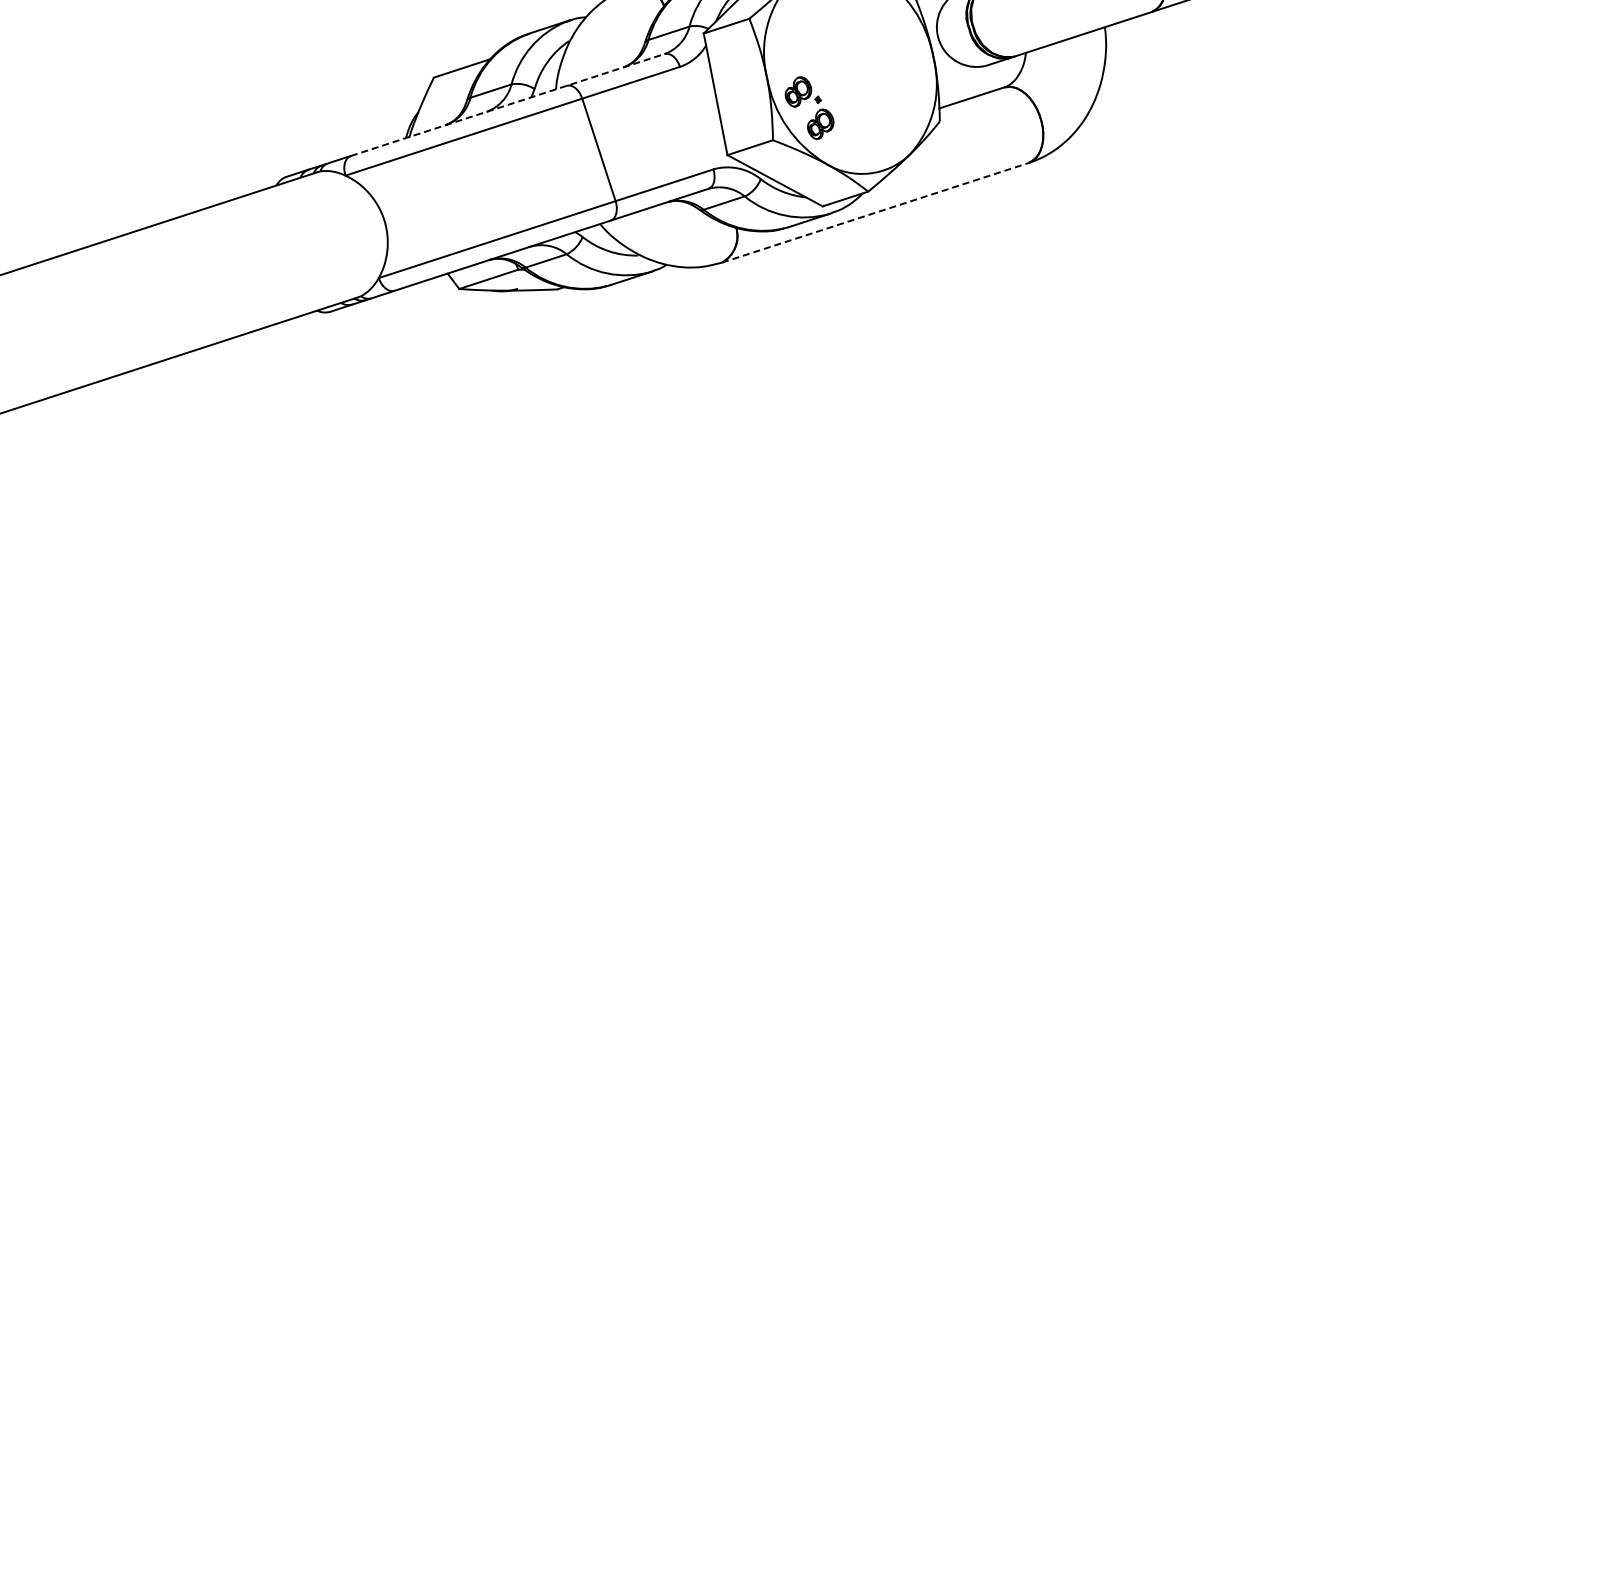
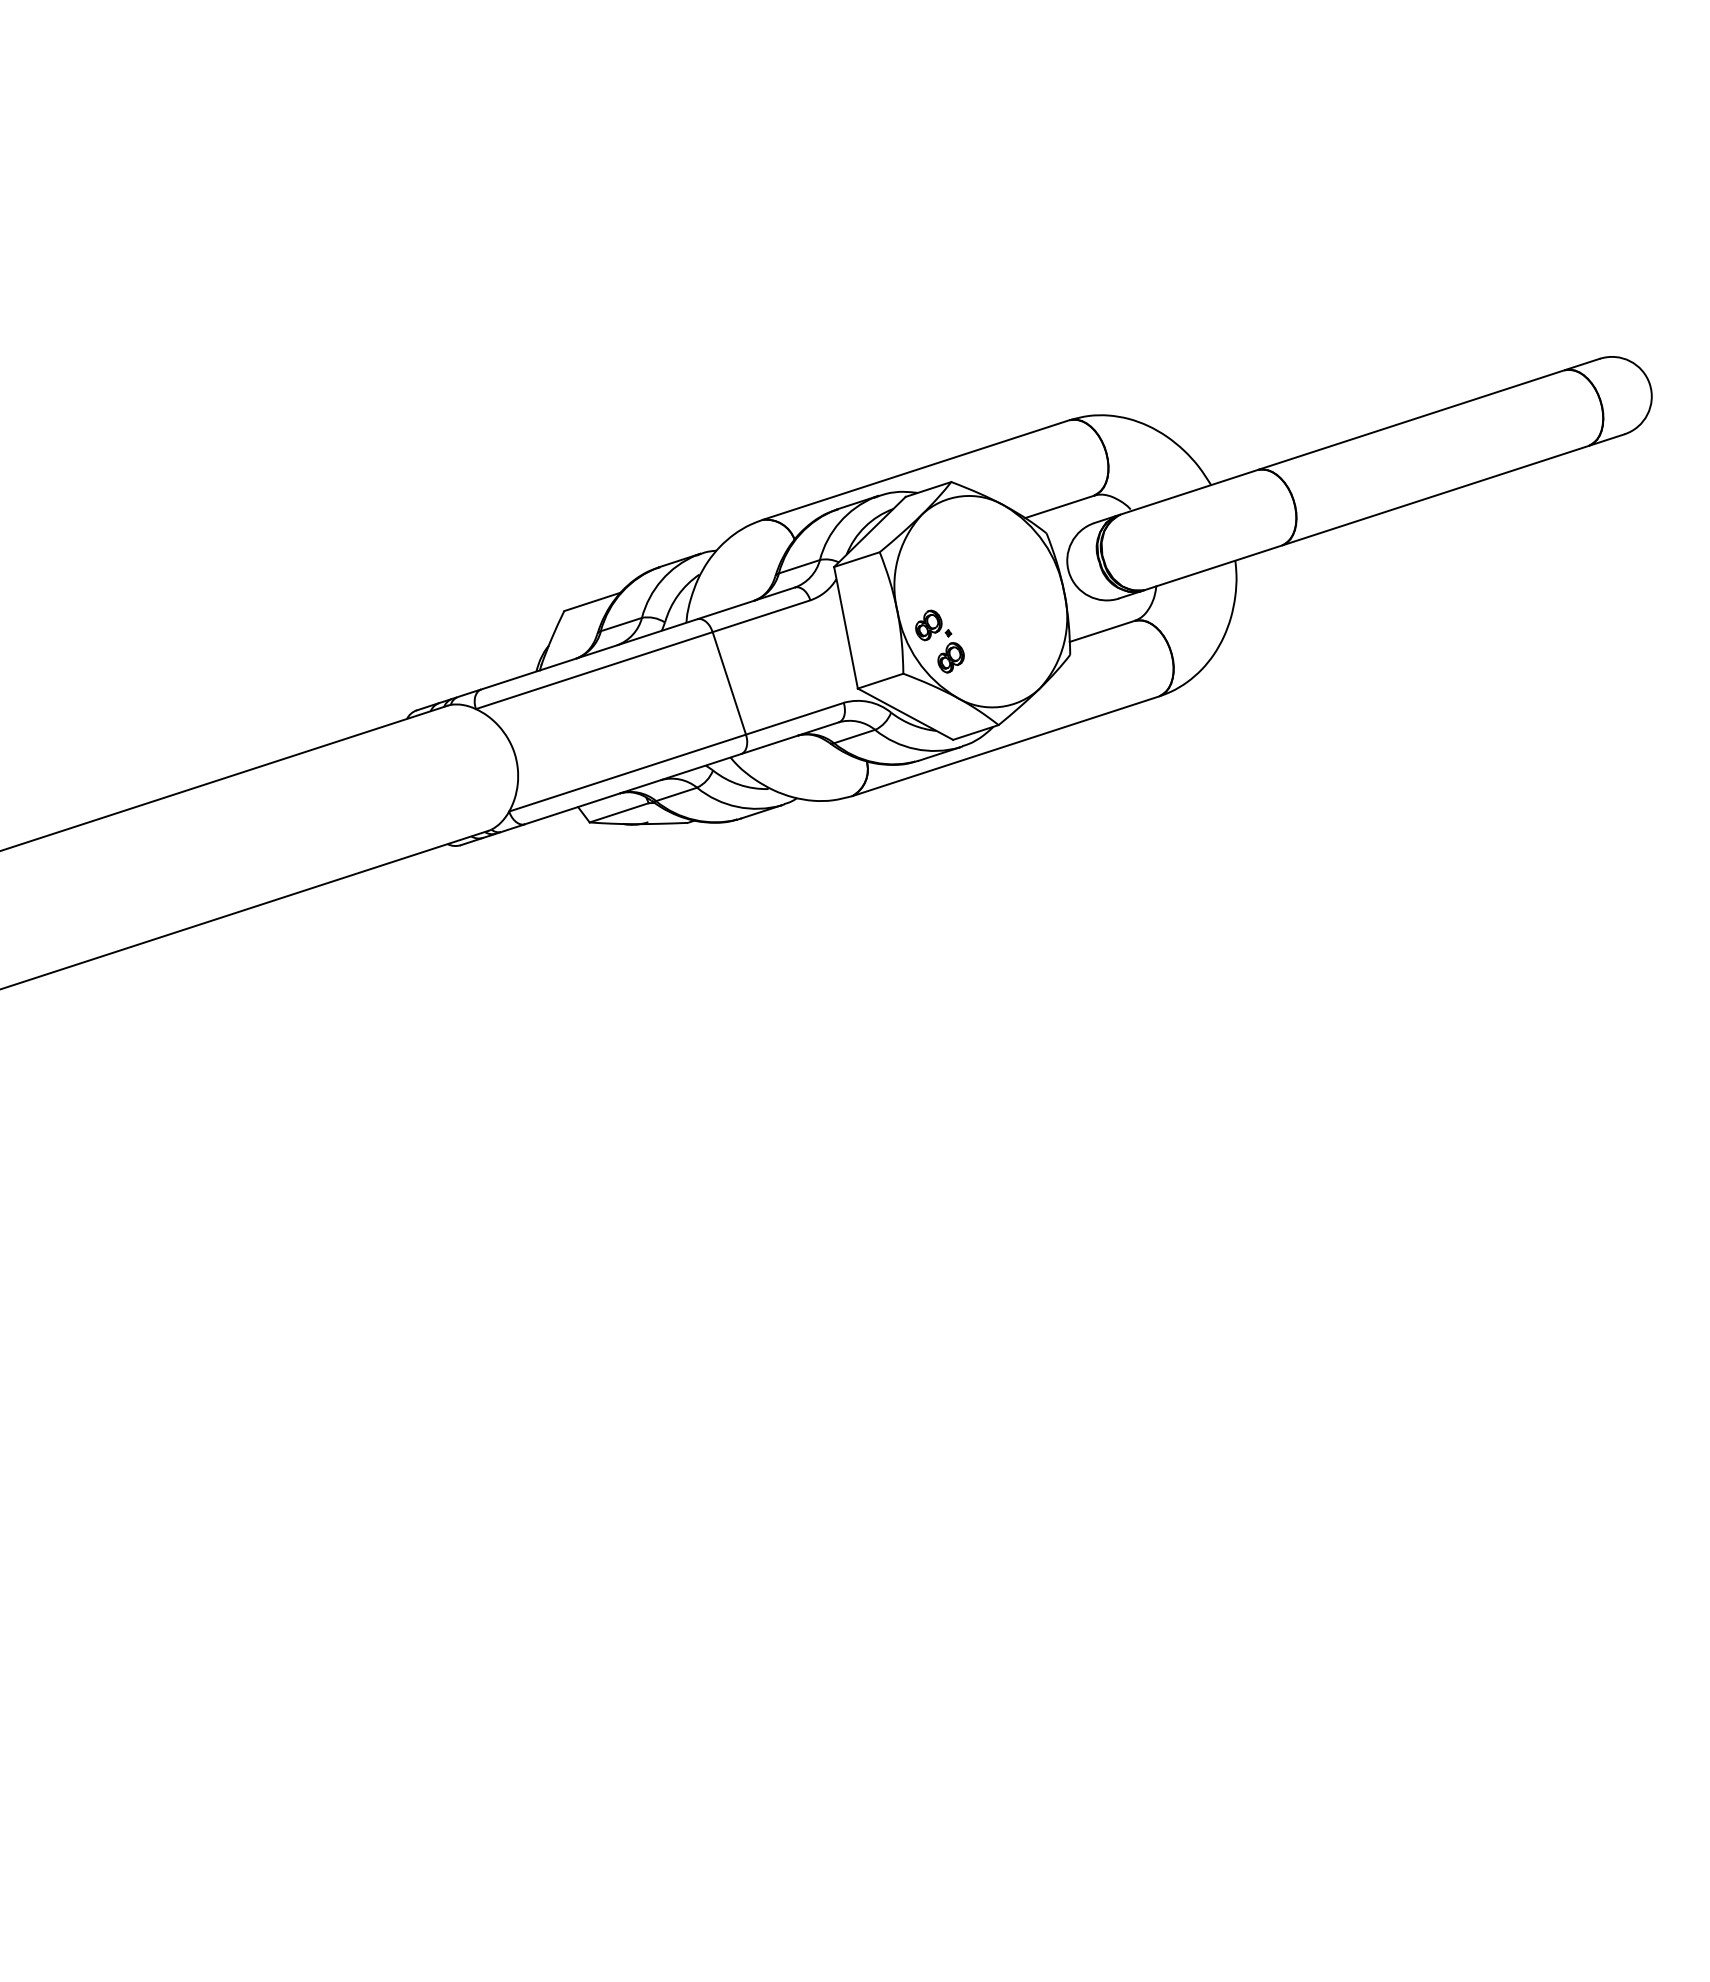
line: (508, 105) -> (638, 638), dashed -> solid
line: (876, 213) -> (1006, 746), dashed -> solid

